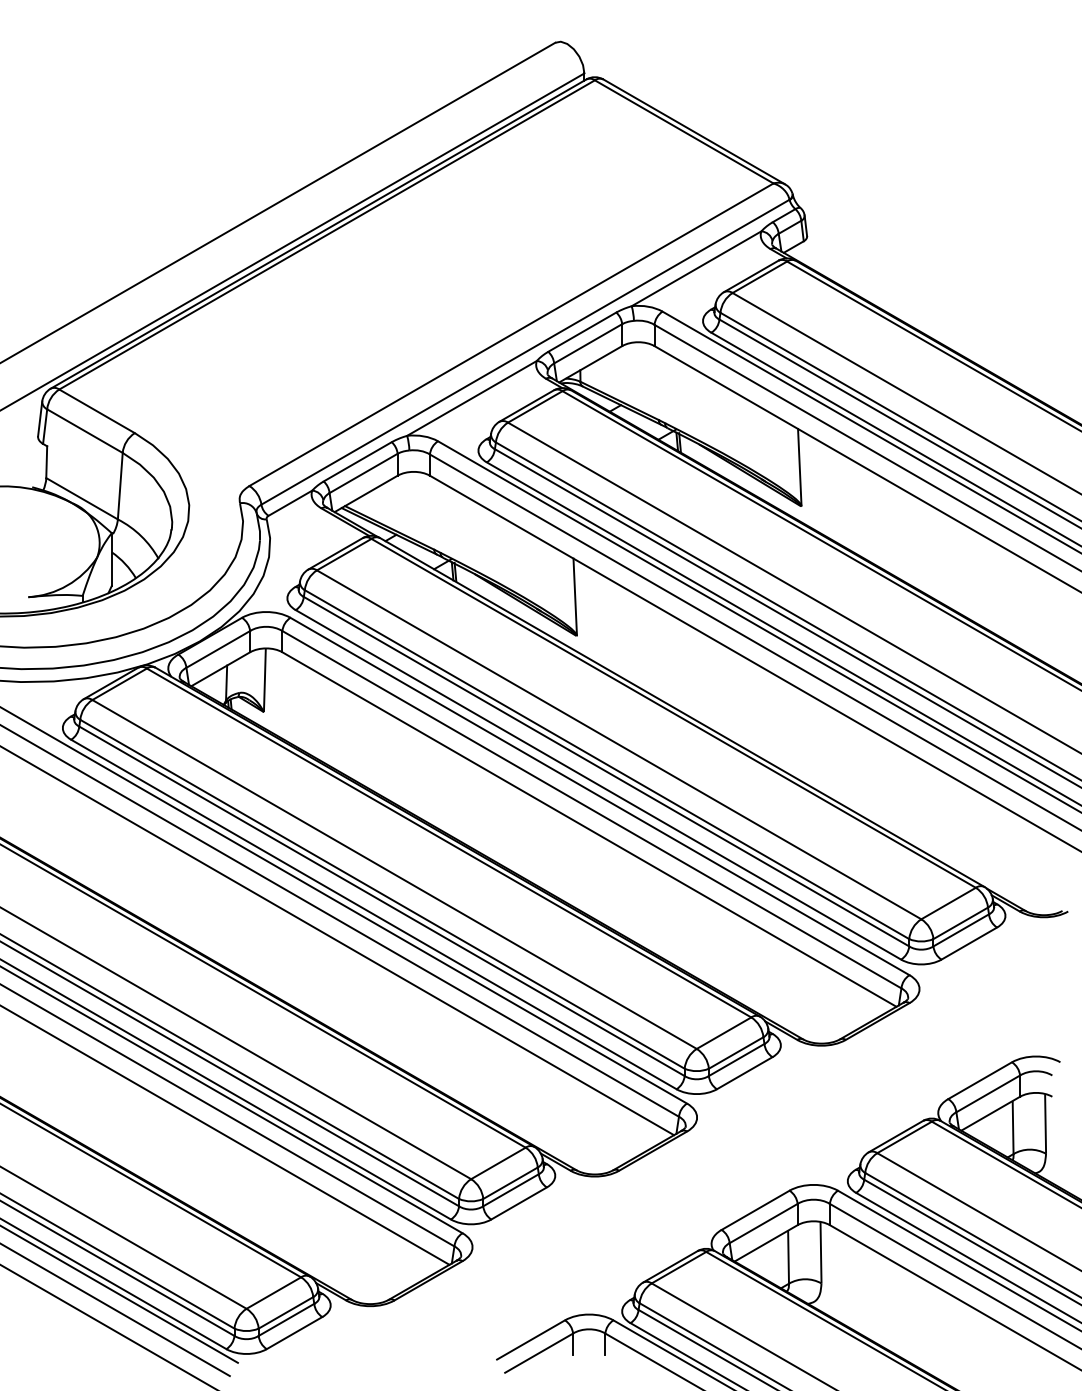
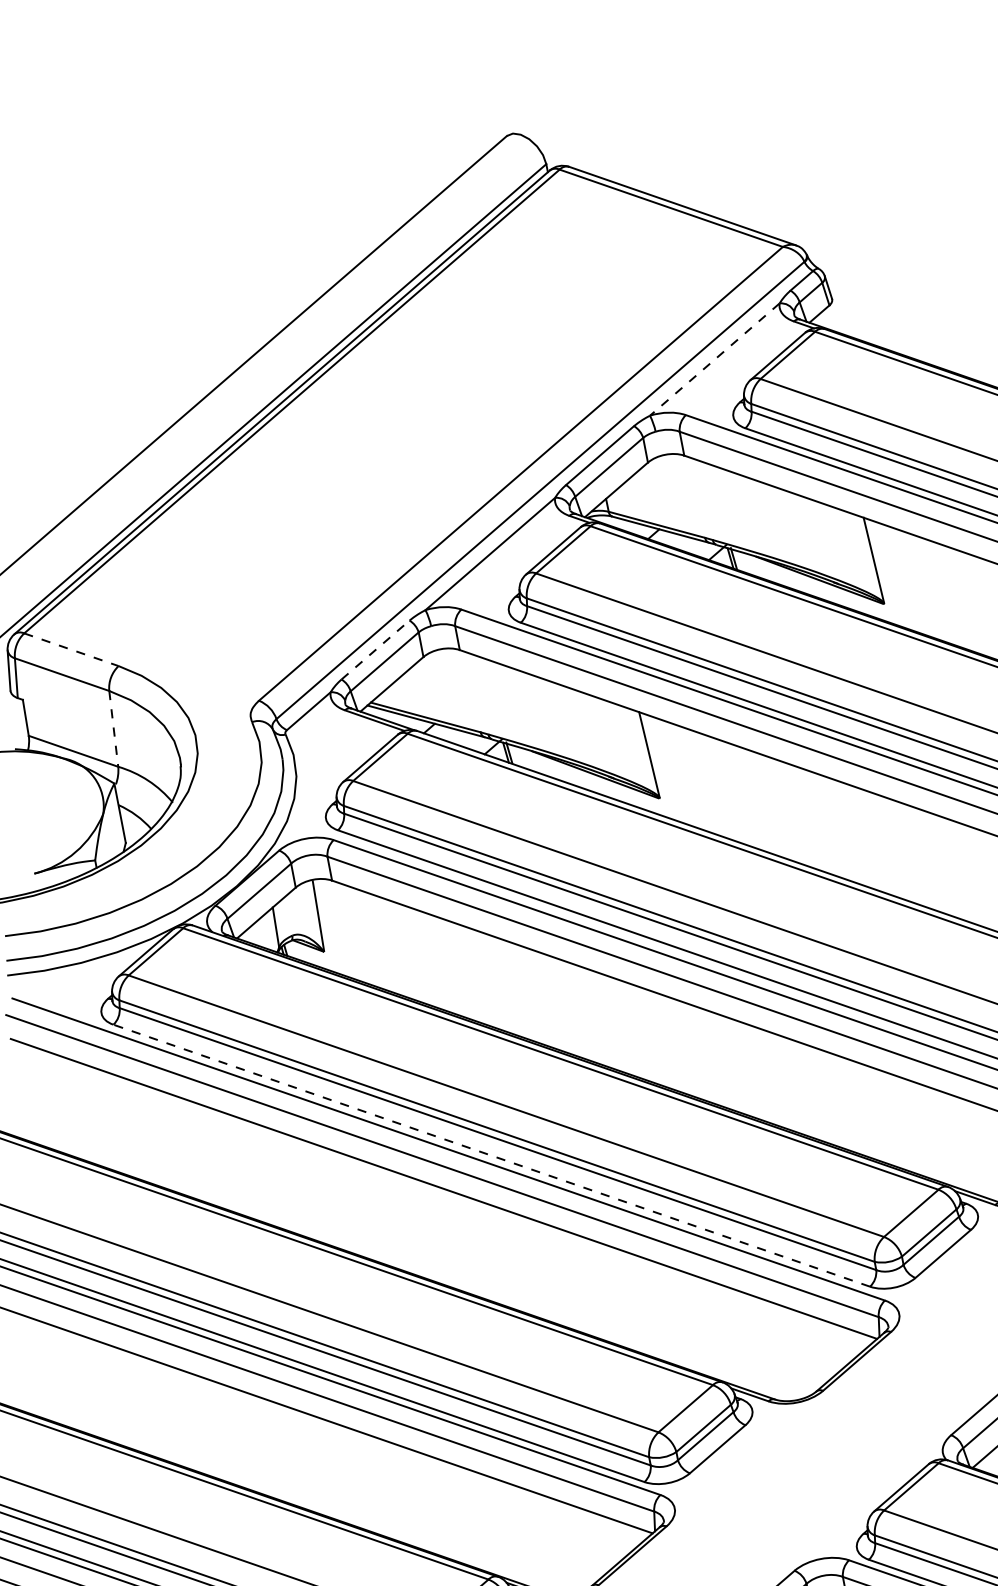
line: (696, 268) -> (714, 359), solid -> dashed
line: (97, 411) -> (71, 649), solid -> dashed
line: (358, 461) -> (376, 649), solid -> dashed
line: (120, 486) -> (114, 729), solid -> dashed
line: (373, 914) -> (491, 1155), solid -> dashed

